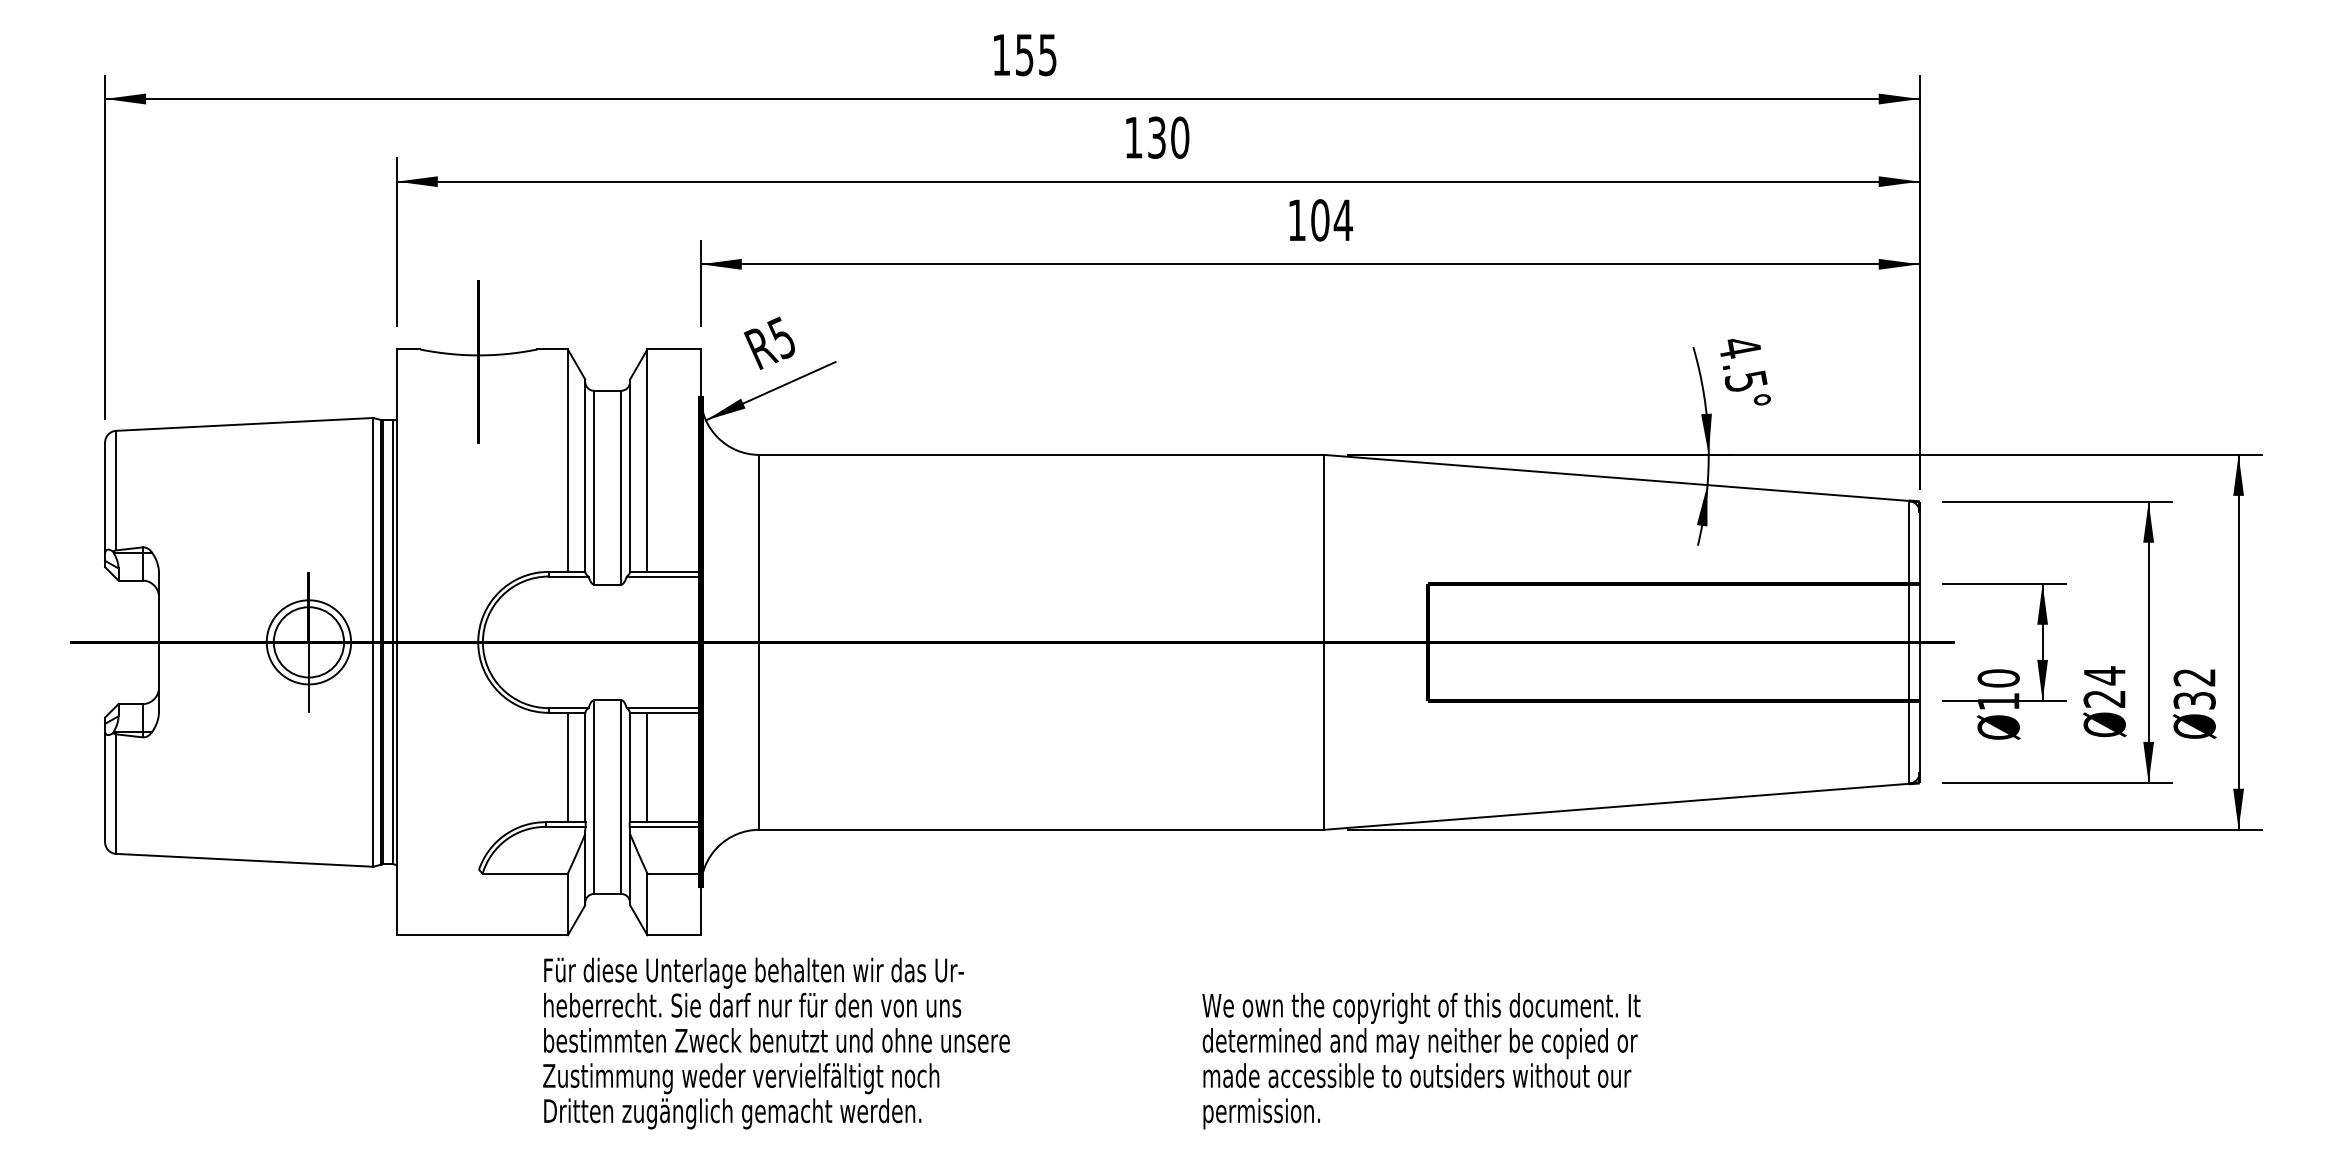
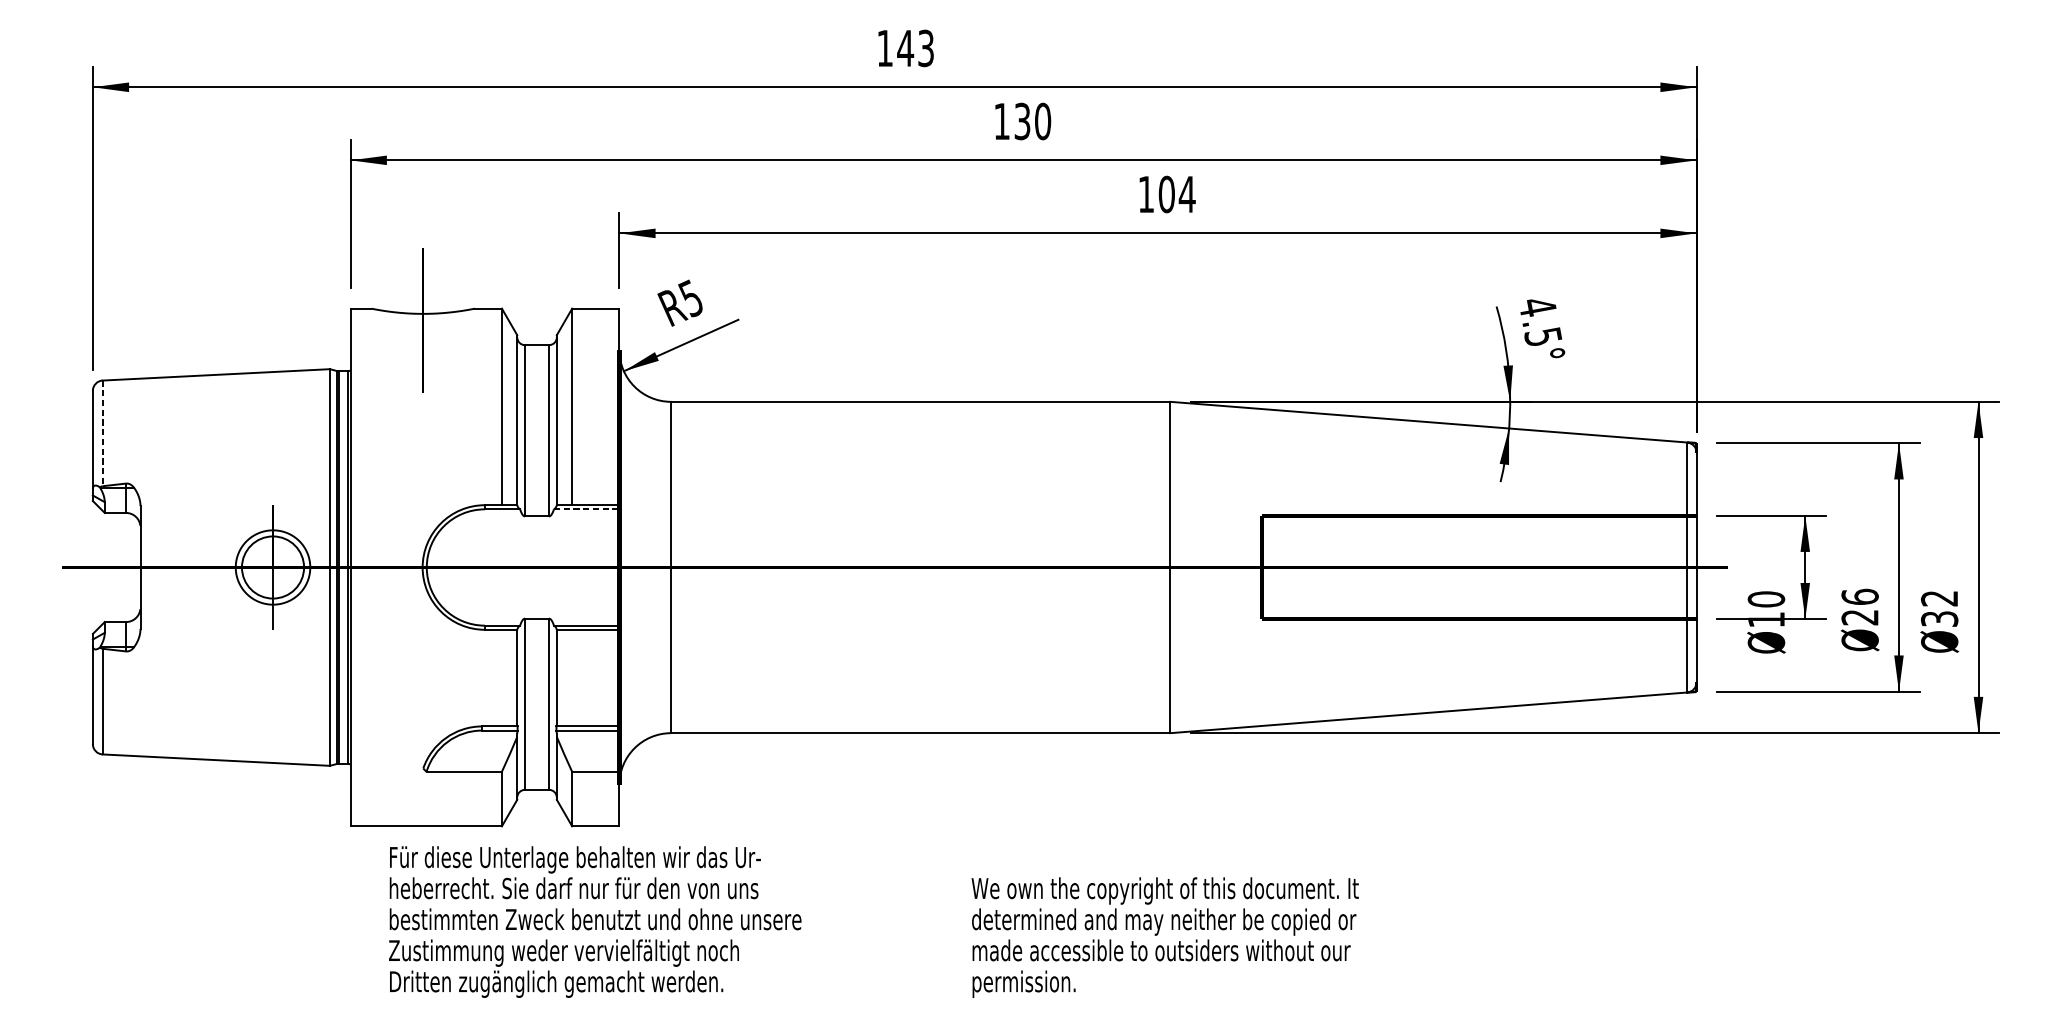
text: (1035, 54) -> (915, 47), 155 -> 143
line: (116, 490) -> (102, 433), solid -> dashed
line: (663, 576) -> (586, 509), solid -> dashed
text: (2104, 675) -> (1859, 596), 24 -> 26
line: (567, 767) -> (501, 678), removed
line: (647, 767) -> (572, 678), removed
text: (1091, 1043) -> (873, 922), moved

